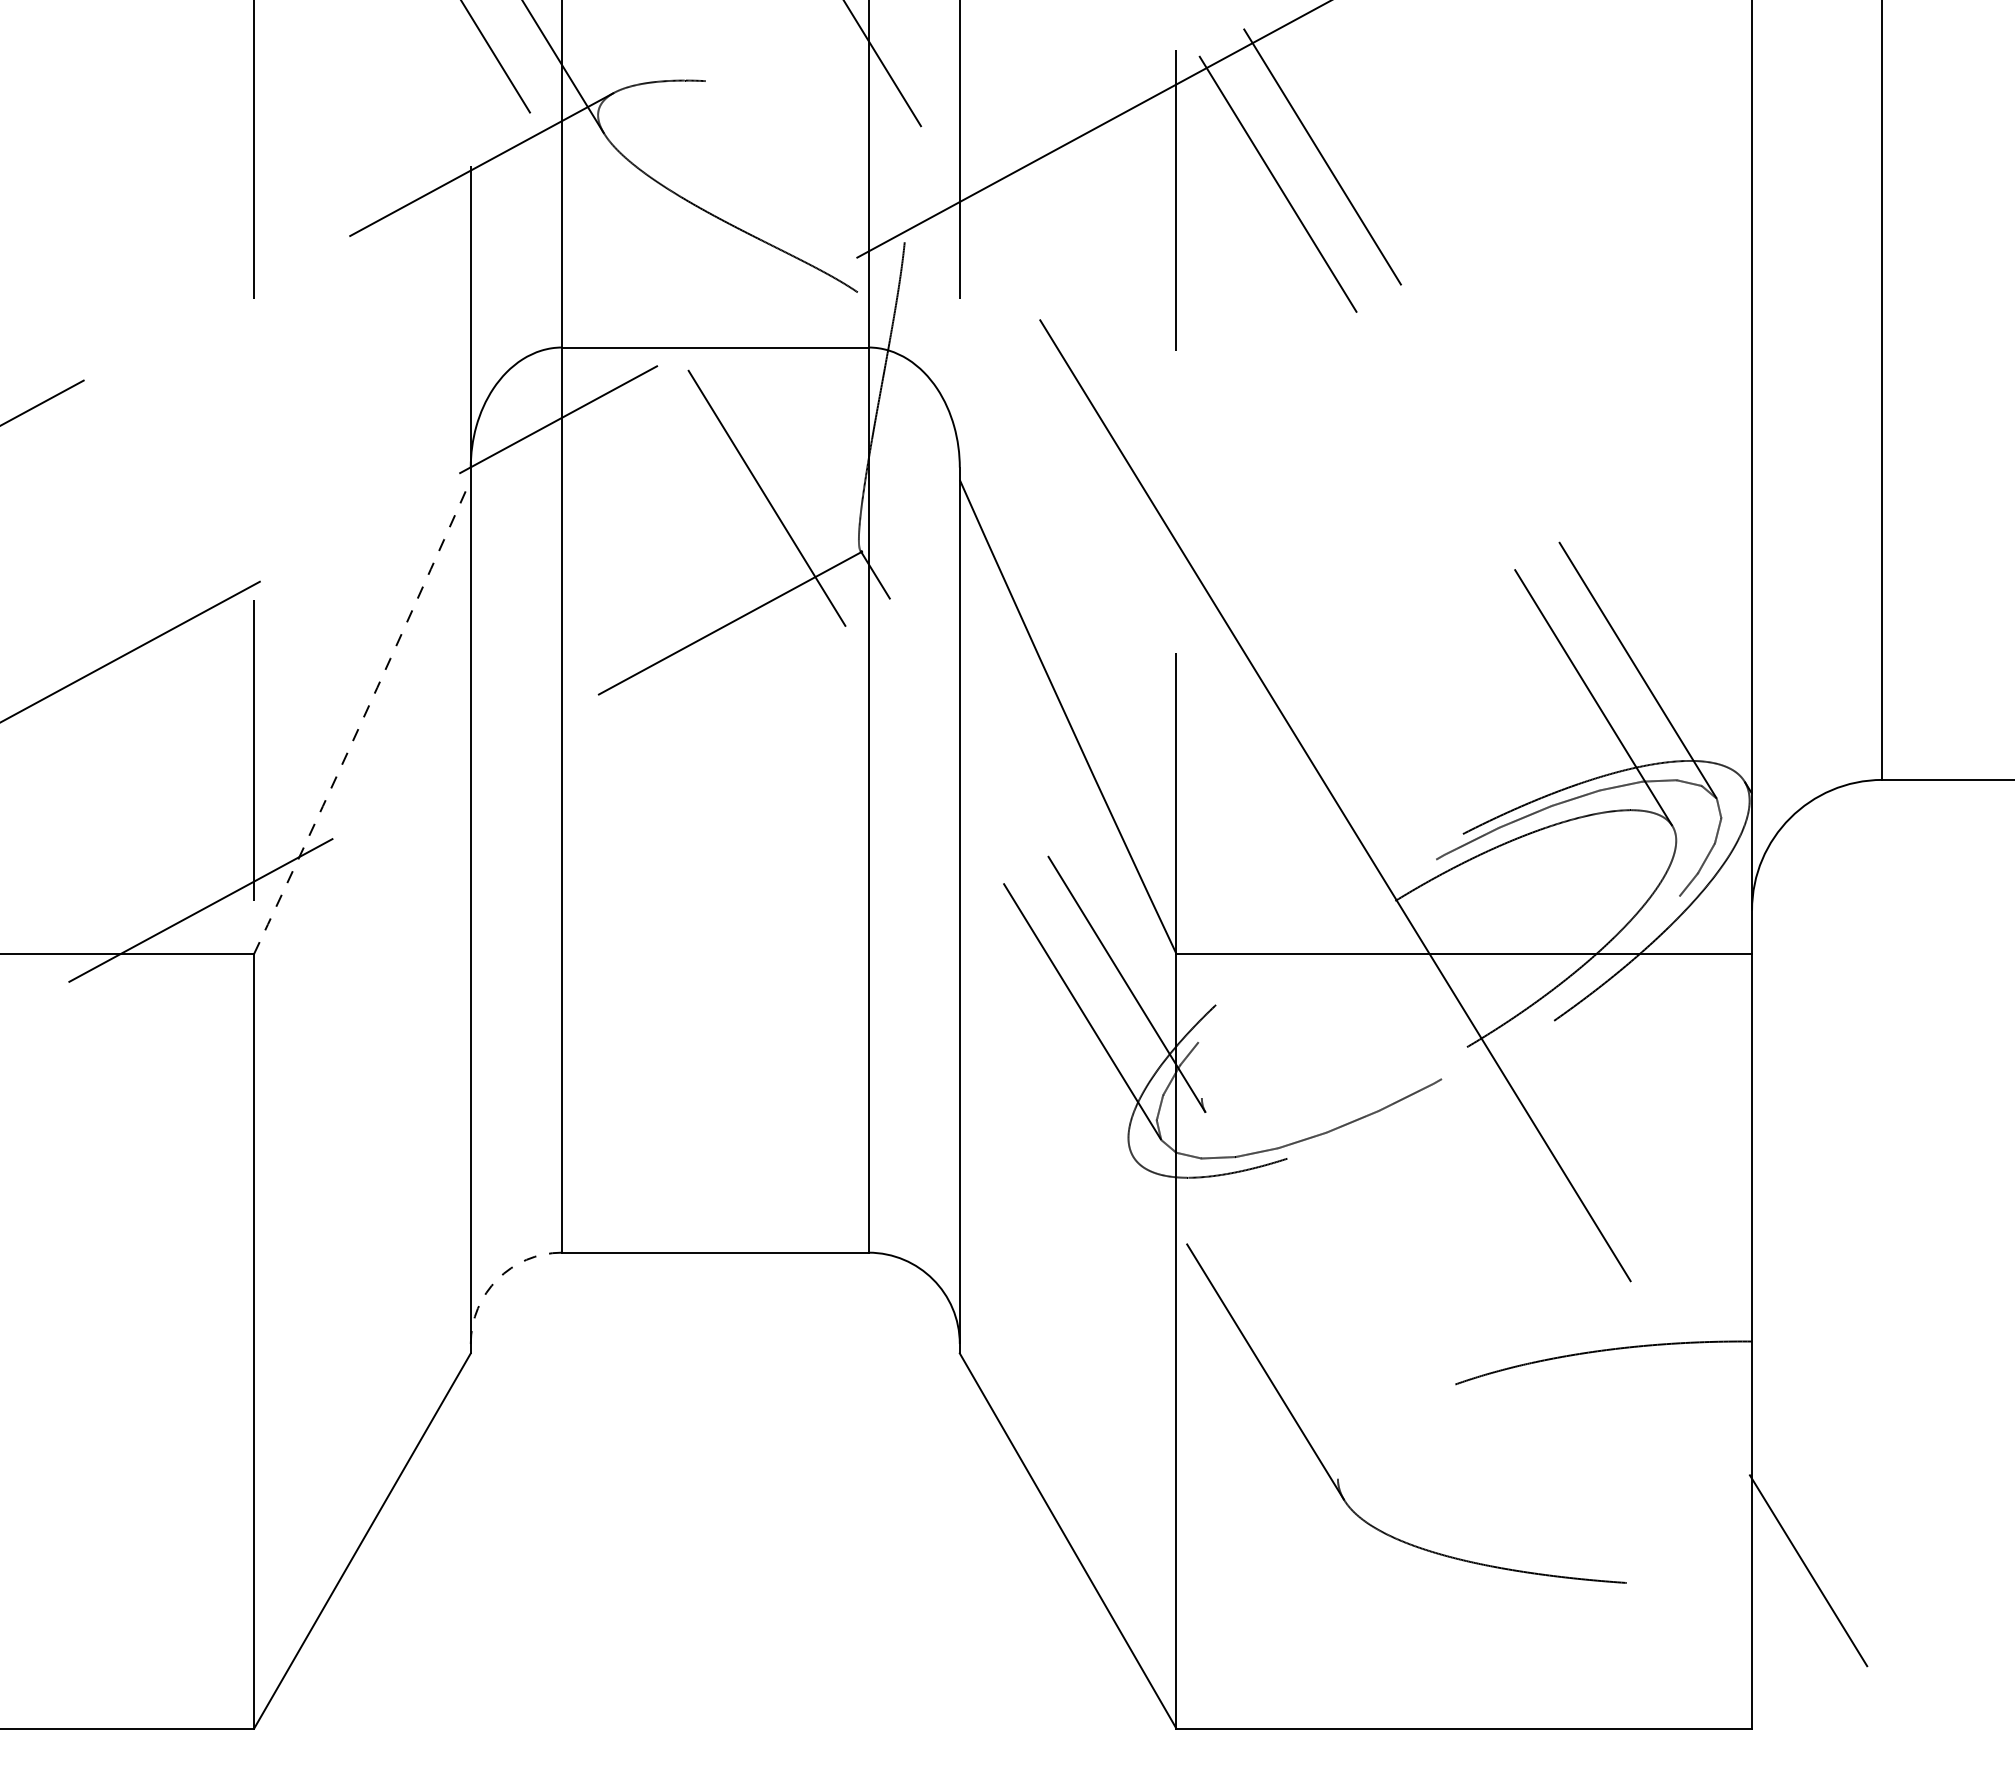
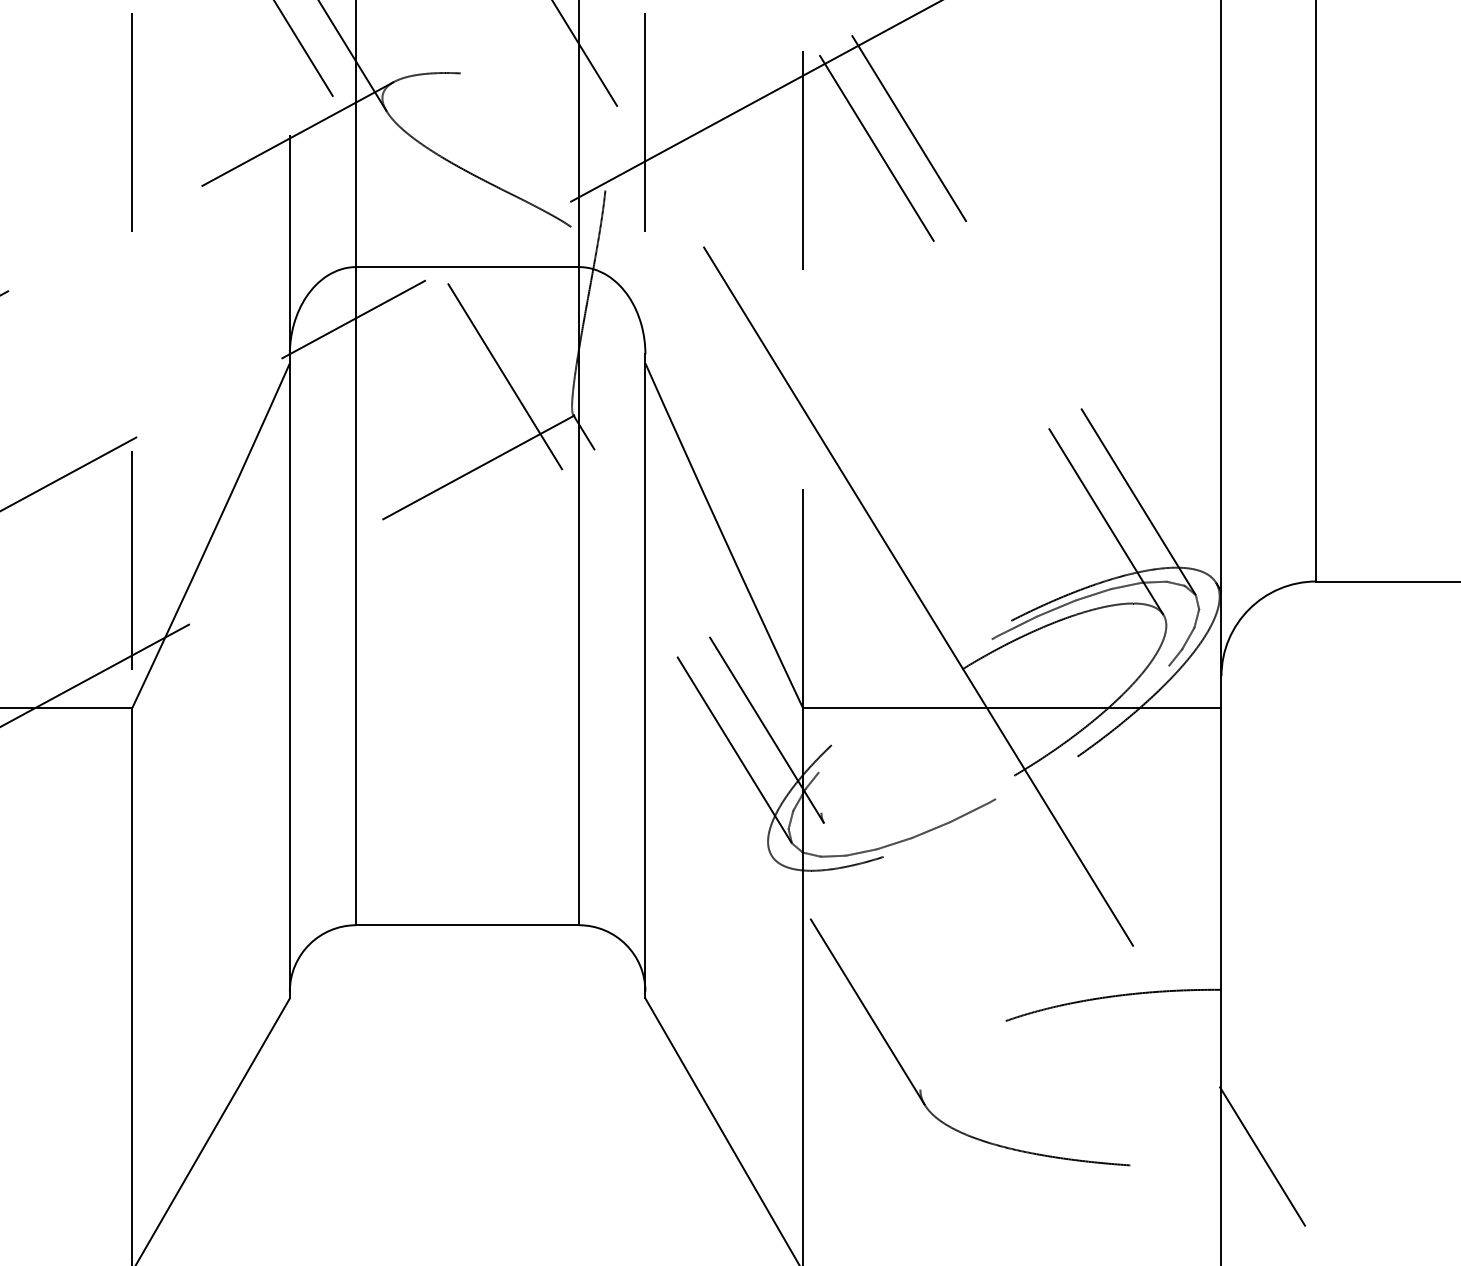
arc: (363, 717) -> (211, 536), dashed -> solid
arc: (497, 1279) -> (309, 944), dashed -> solid

